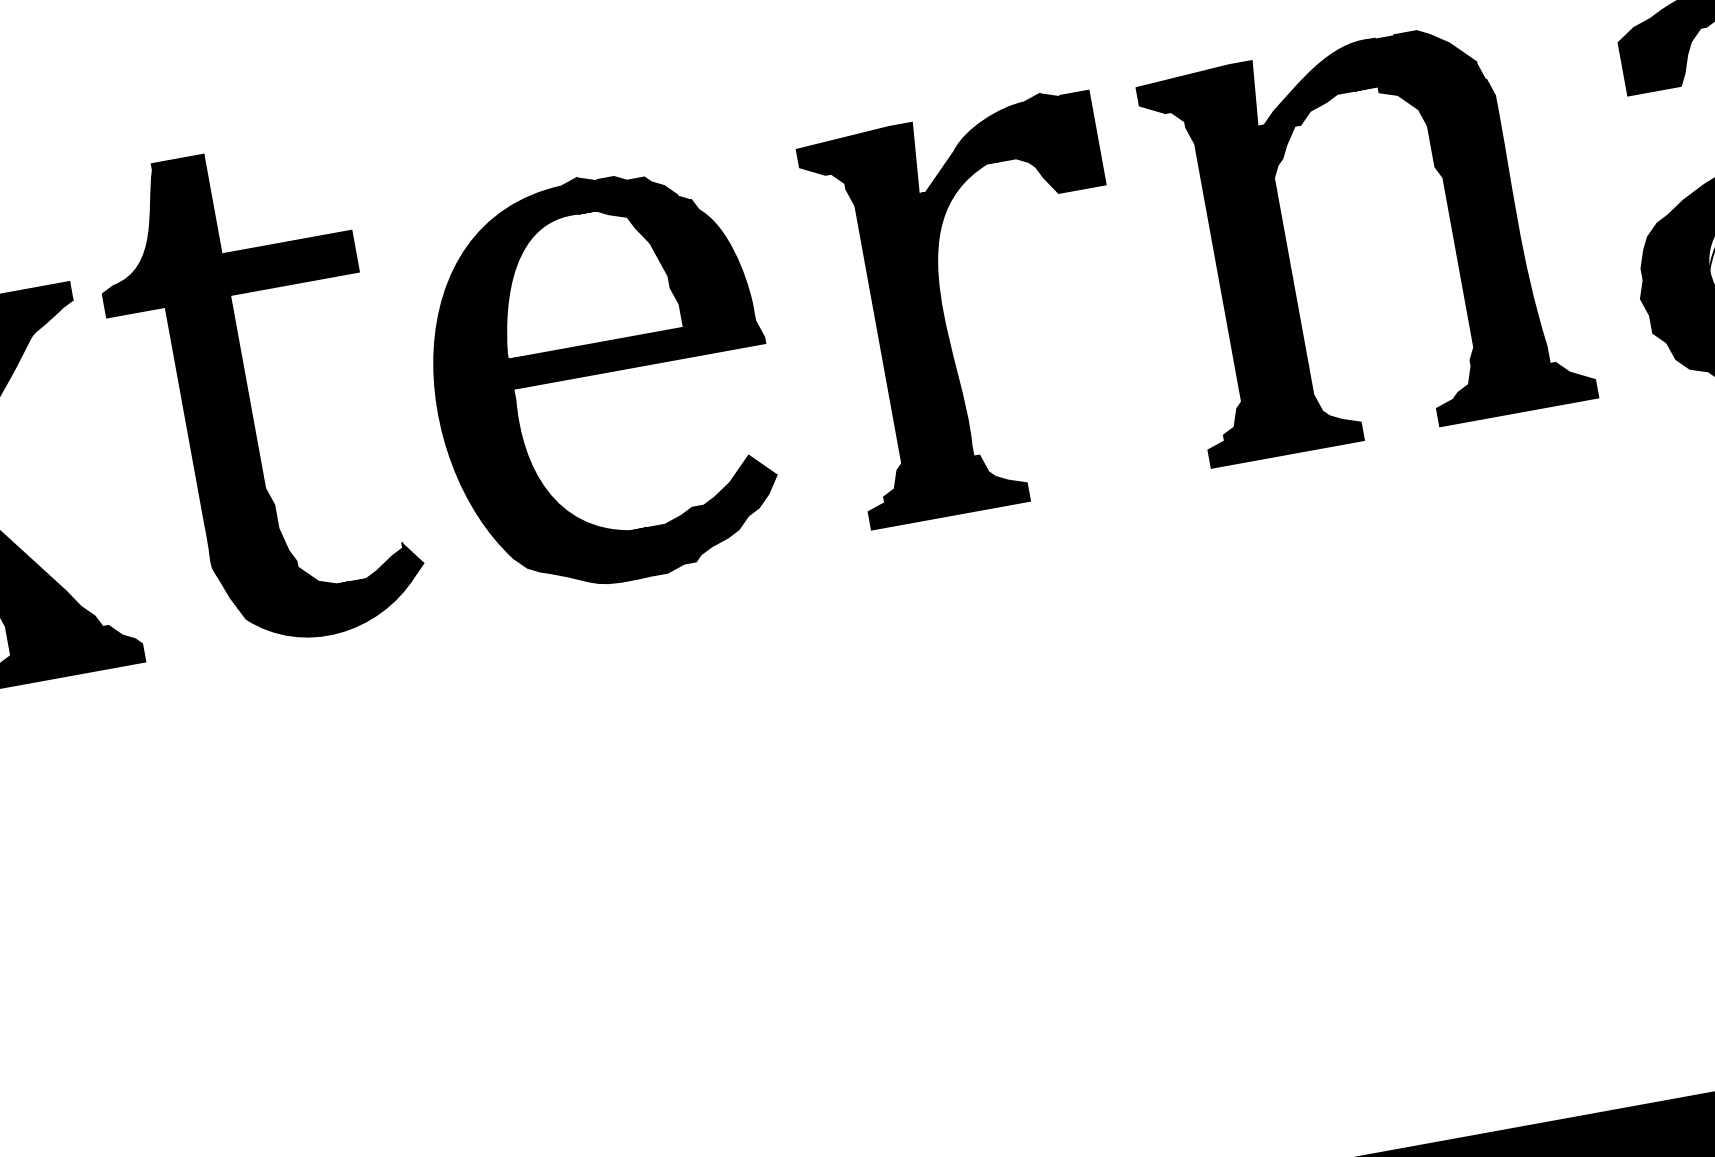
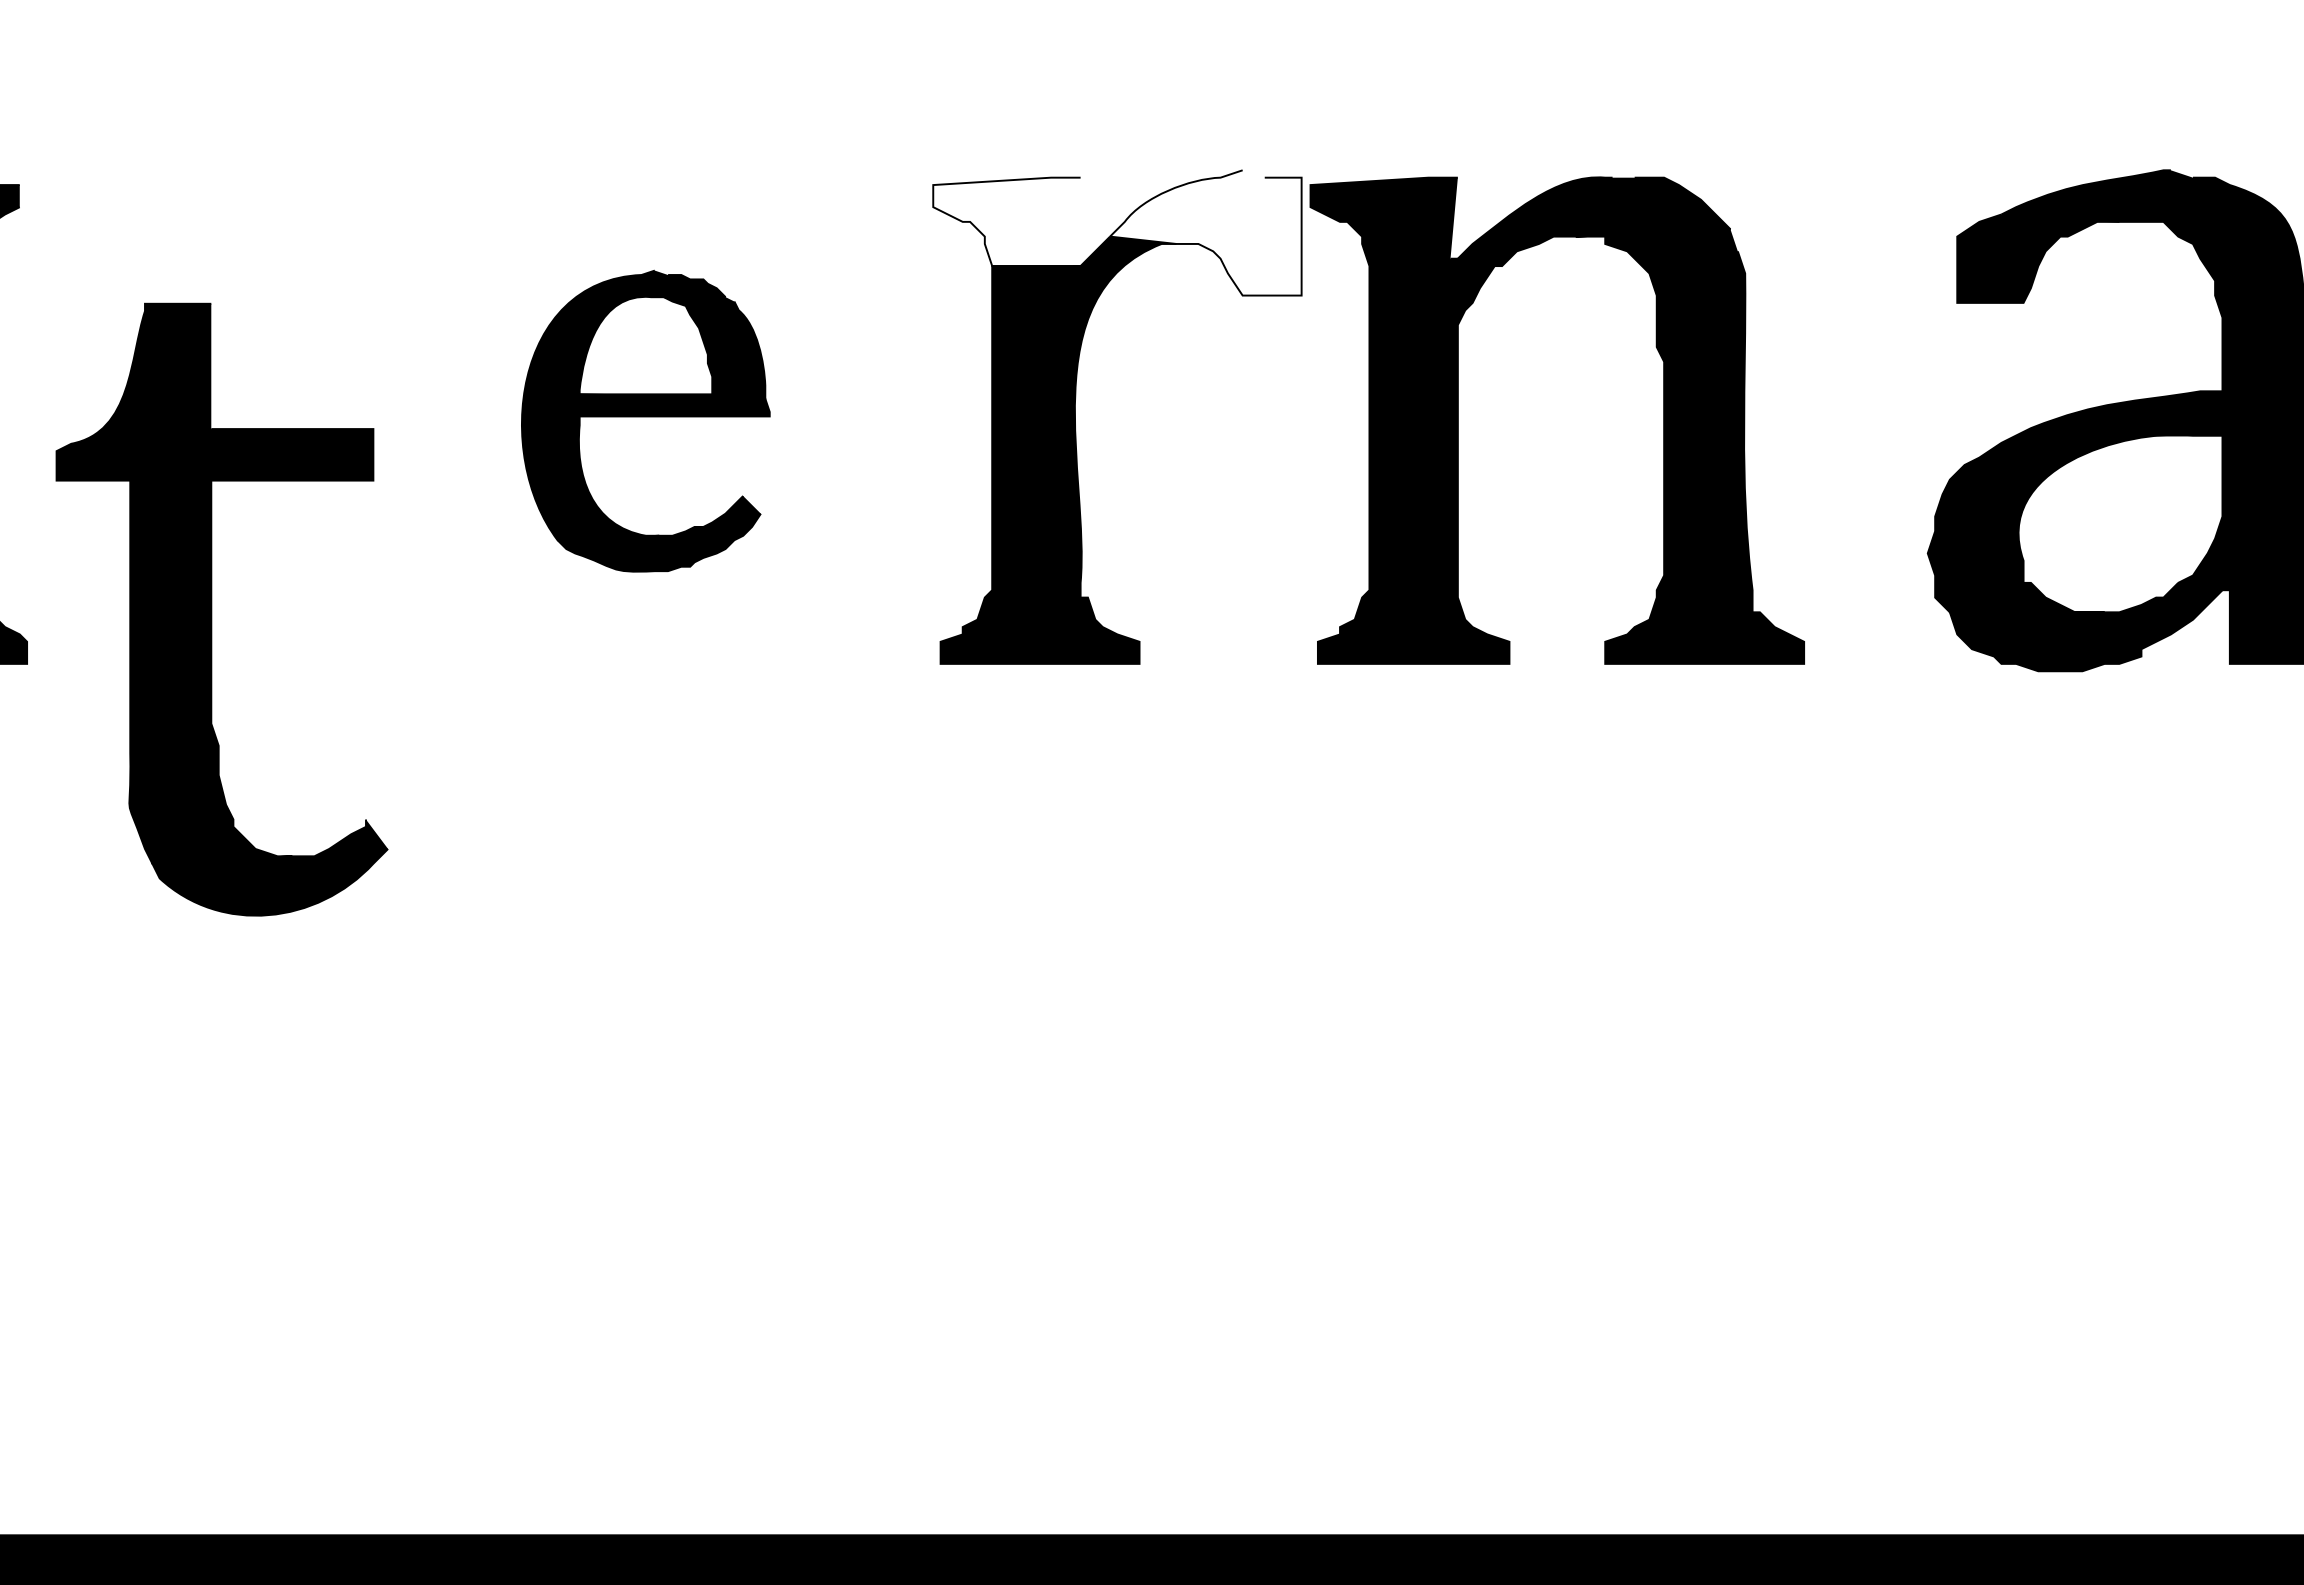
fill: (1020, 148) -> (1205, 232), removed
fill: (860, 168) -> (1006, 221), removed
part: (1288, 253) -> (1458, 420), moved
part: (601, 378) -> (645, 420), size x0.6
part: (249, 397) -> (212, 609), moved

